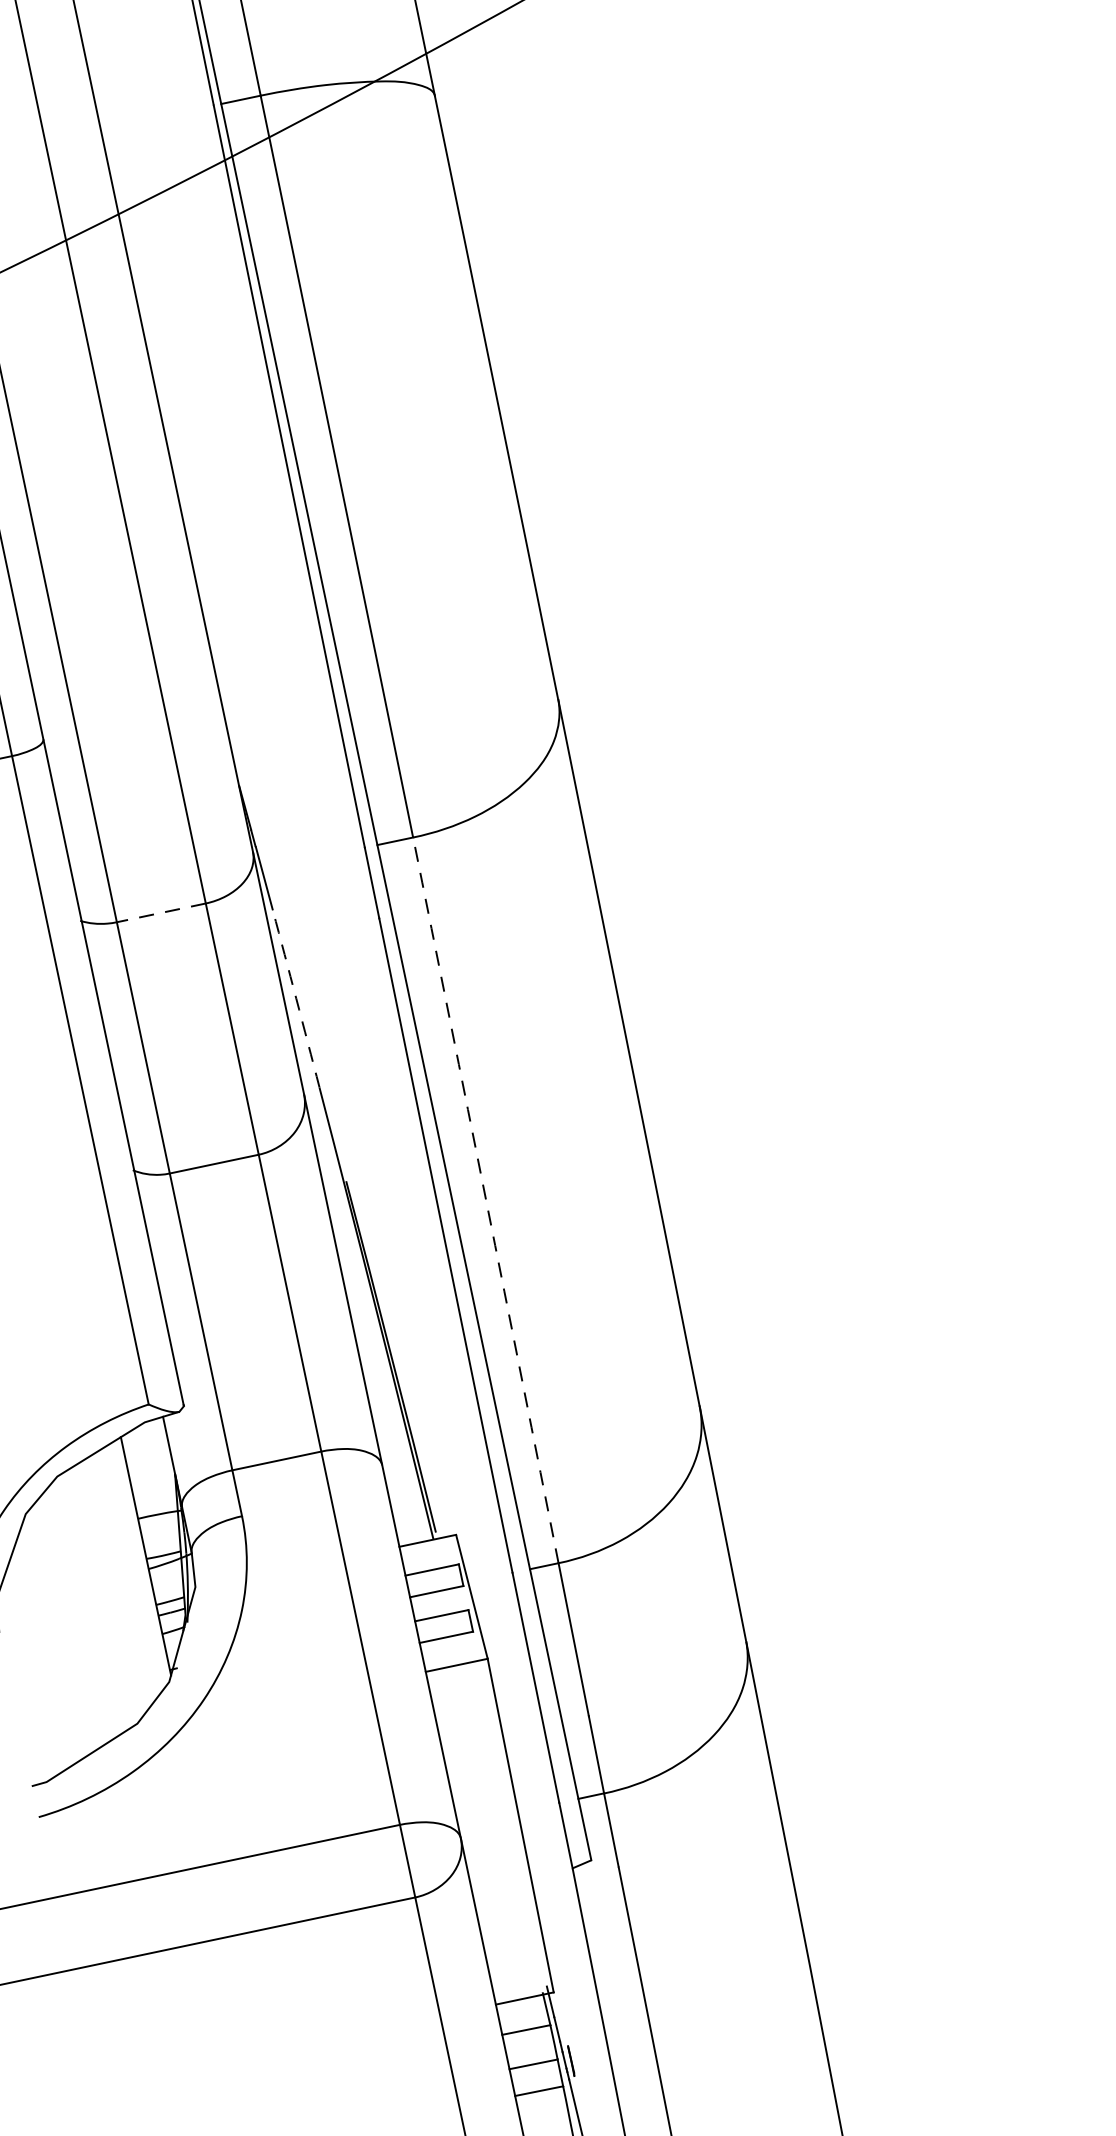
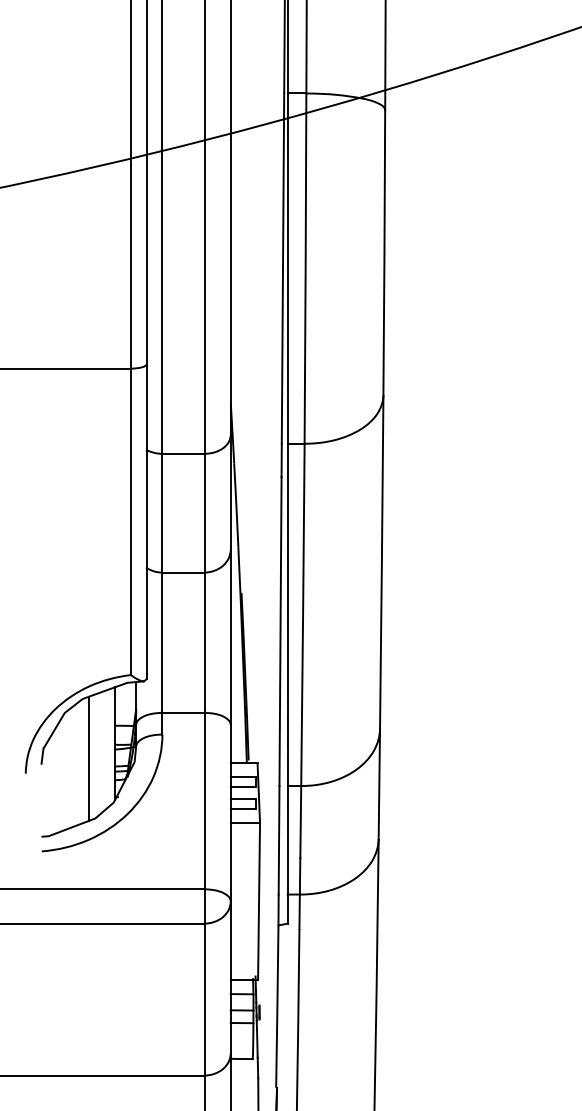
line: (159, 912) -> (182, 453), dashed -> solid
arc: (296, 998) -> (236, 505), dashed -> solid
arc: (486, 1199) -> (303, 614), dashed -> solid
line: (96, 1599) -> (88, 758), added

